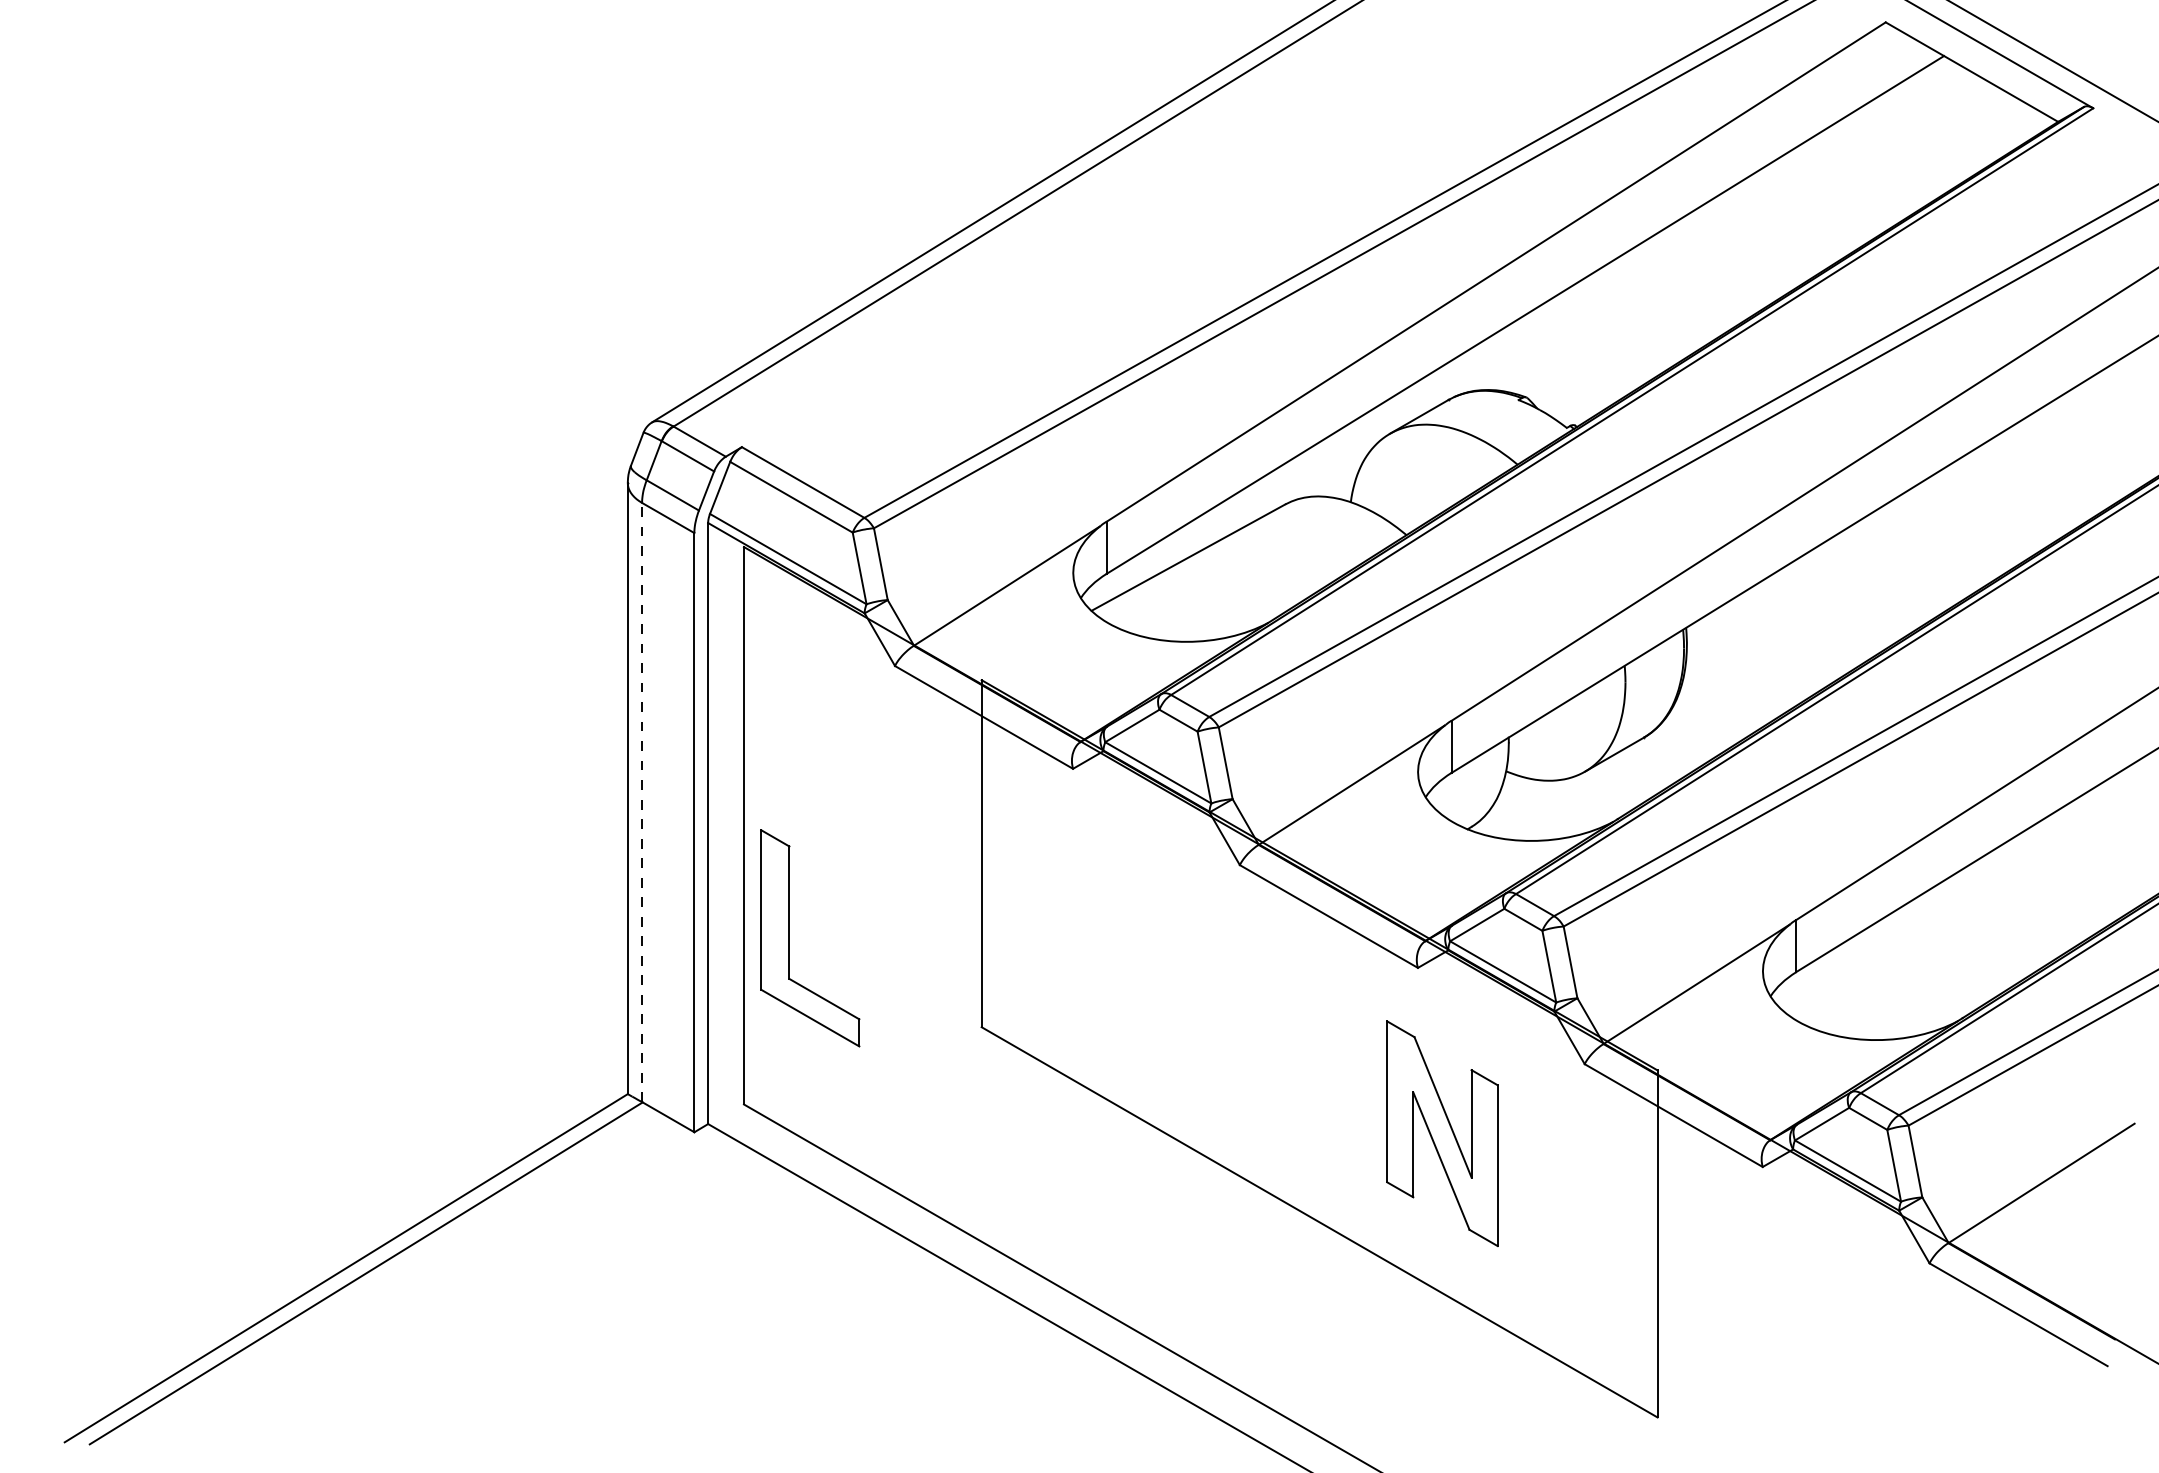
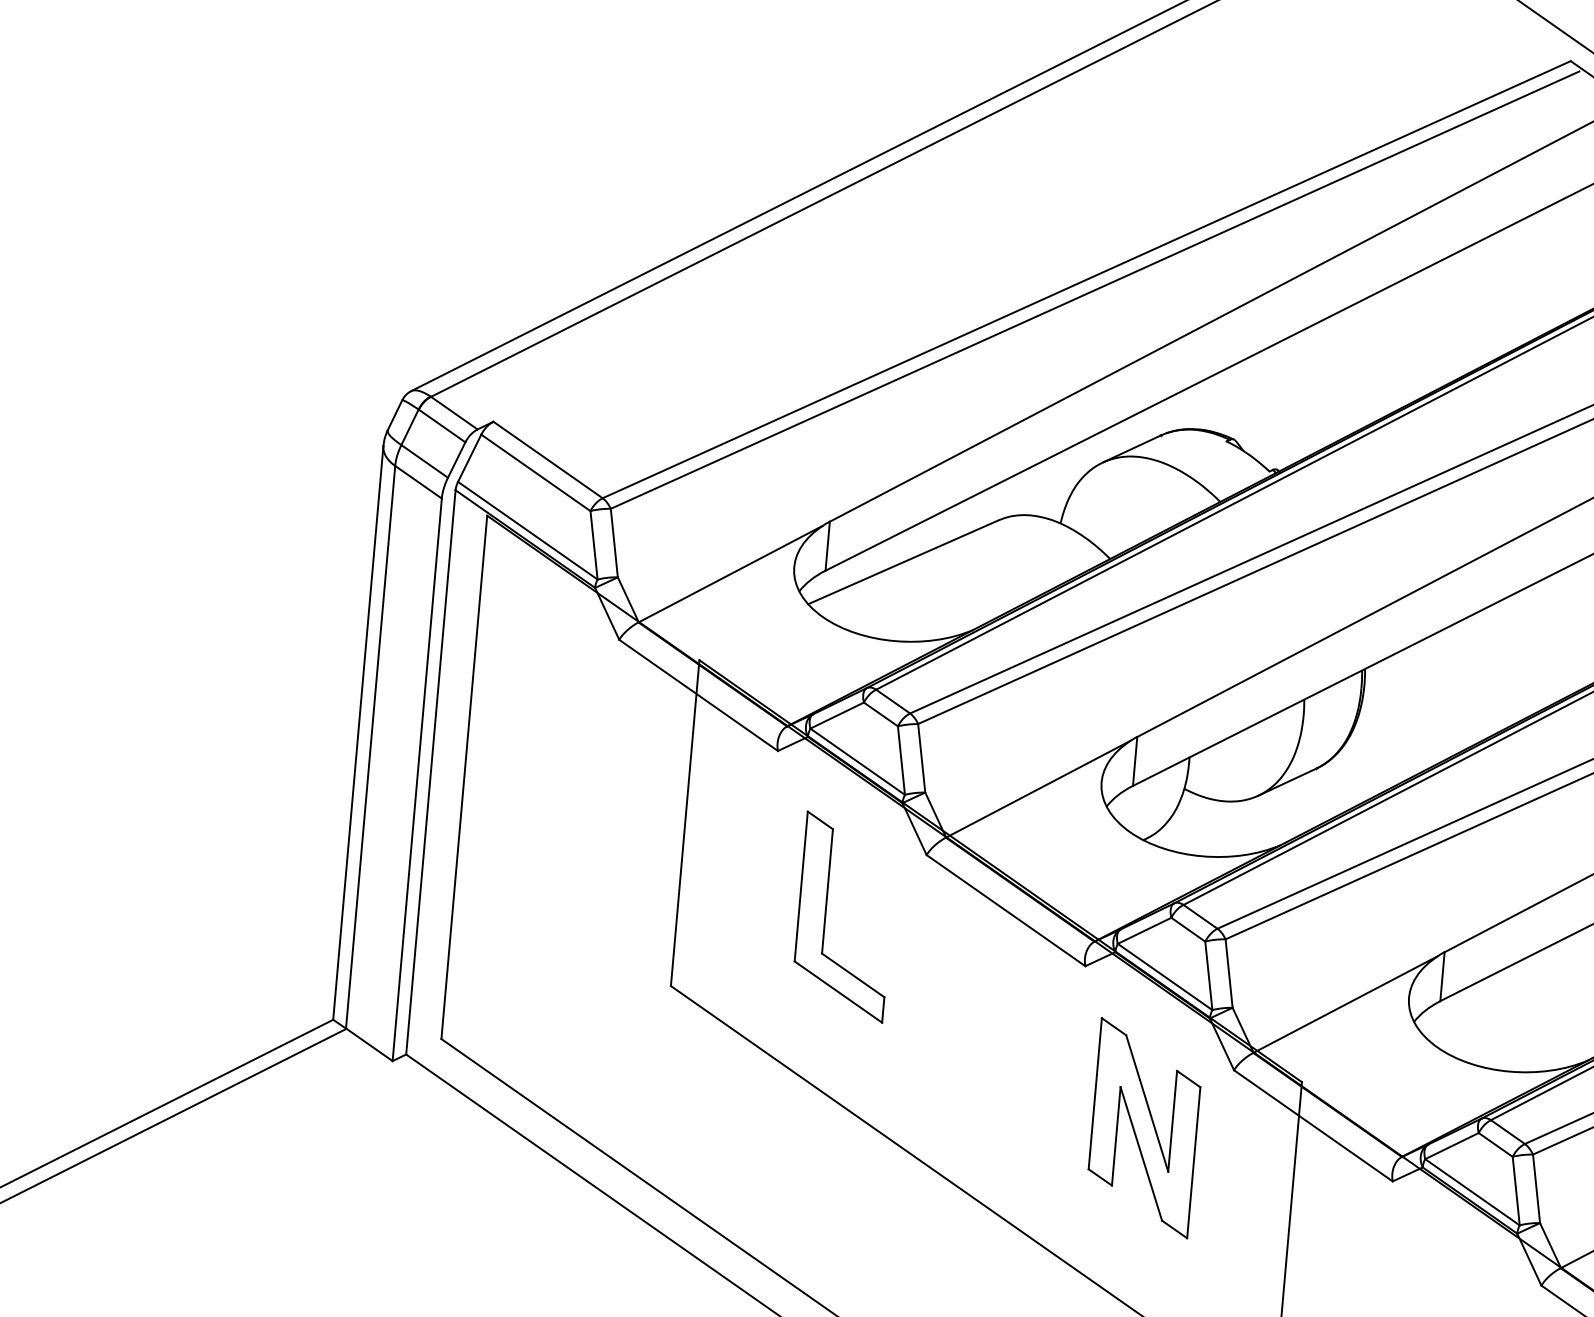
line: (642, 802) -> (370, 747), dashed -> solid
part: (789, 938) -> (825, 915), moved
part: (1442, 1133) -> (1144, 1128), moved

